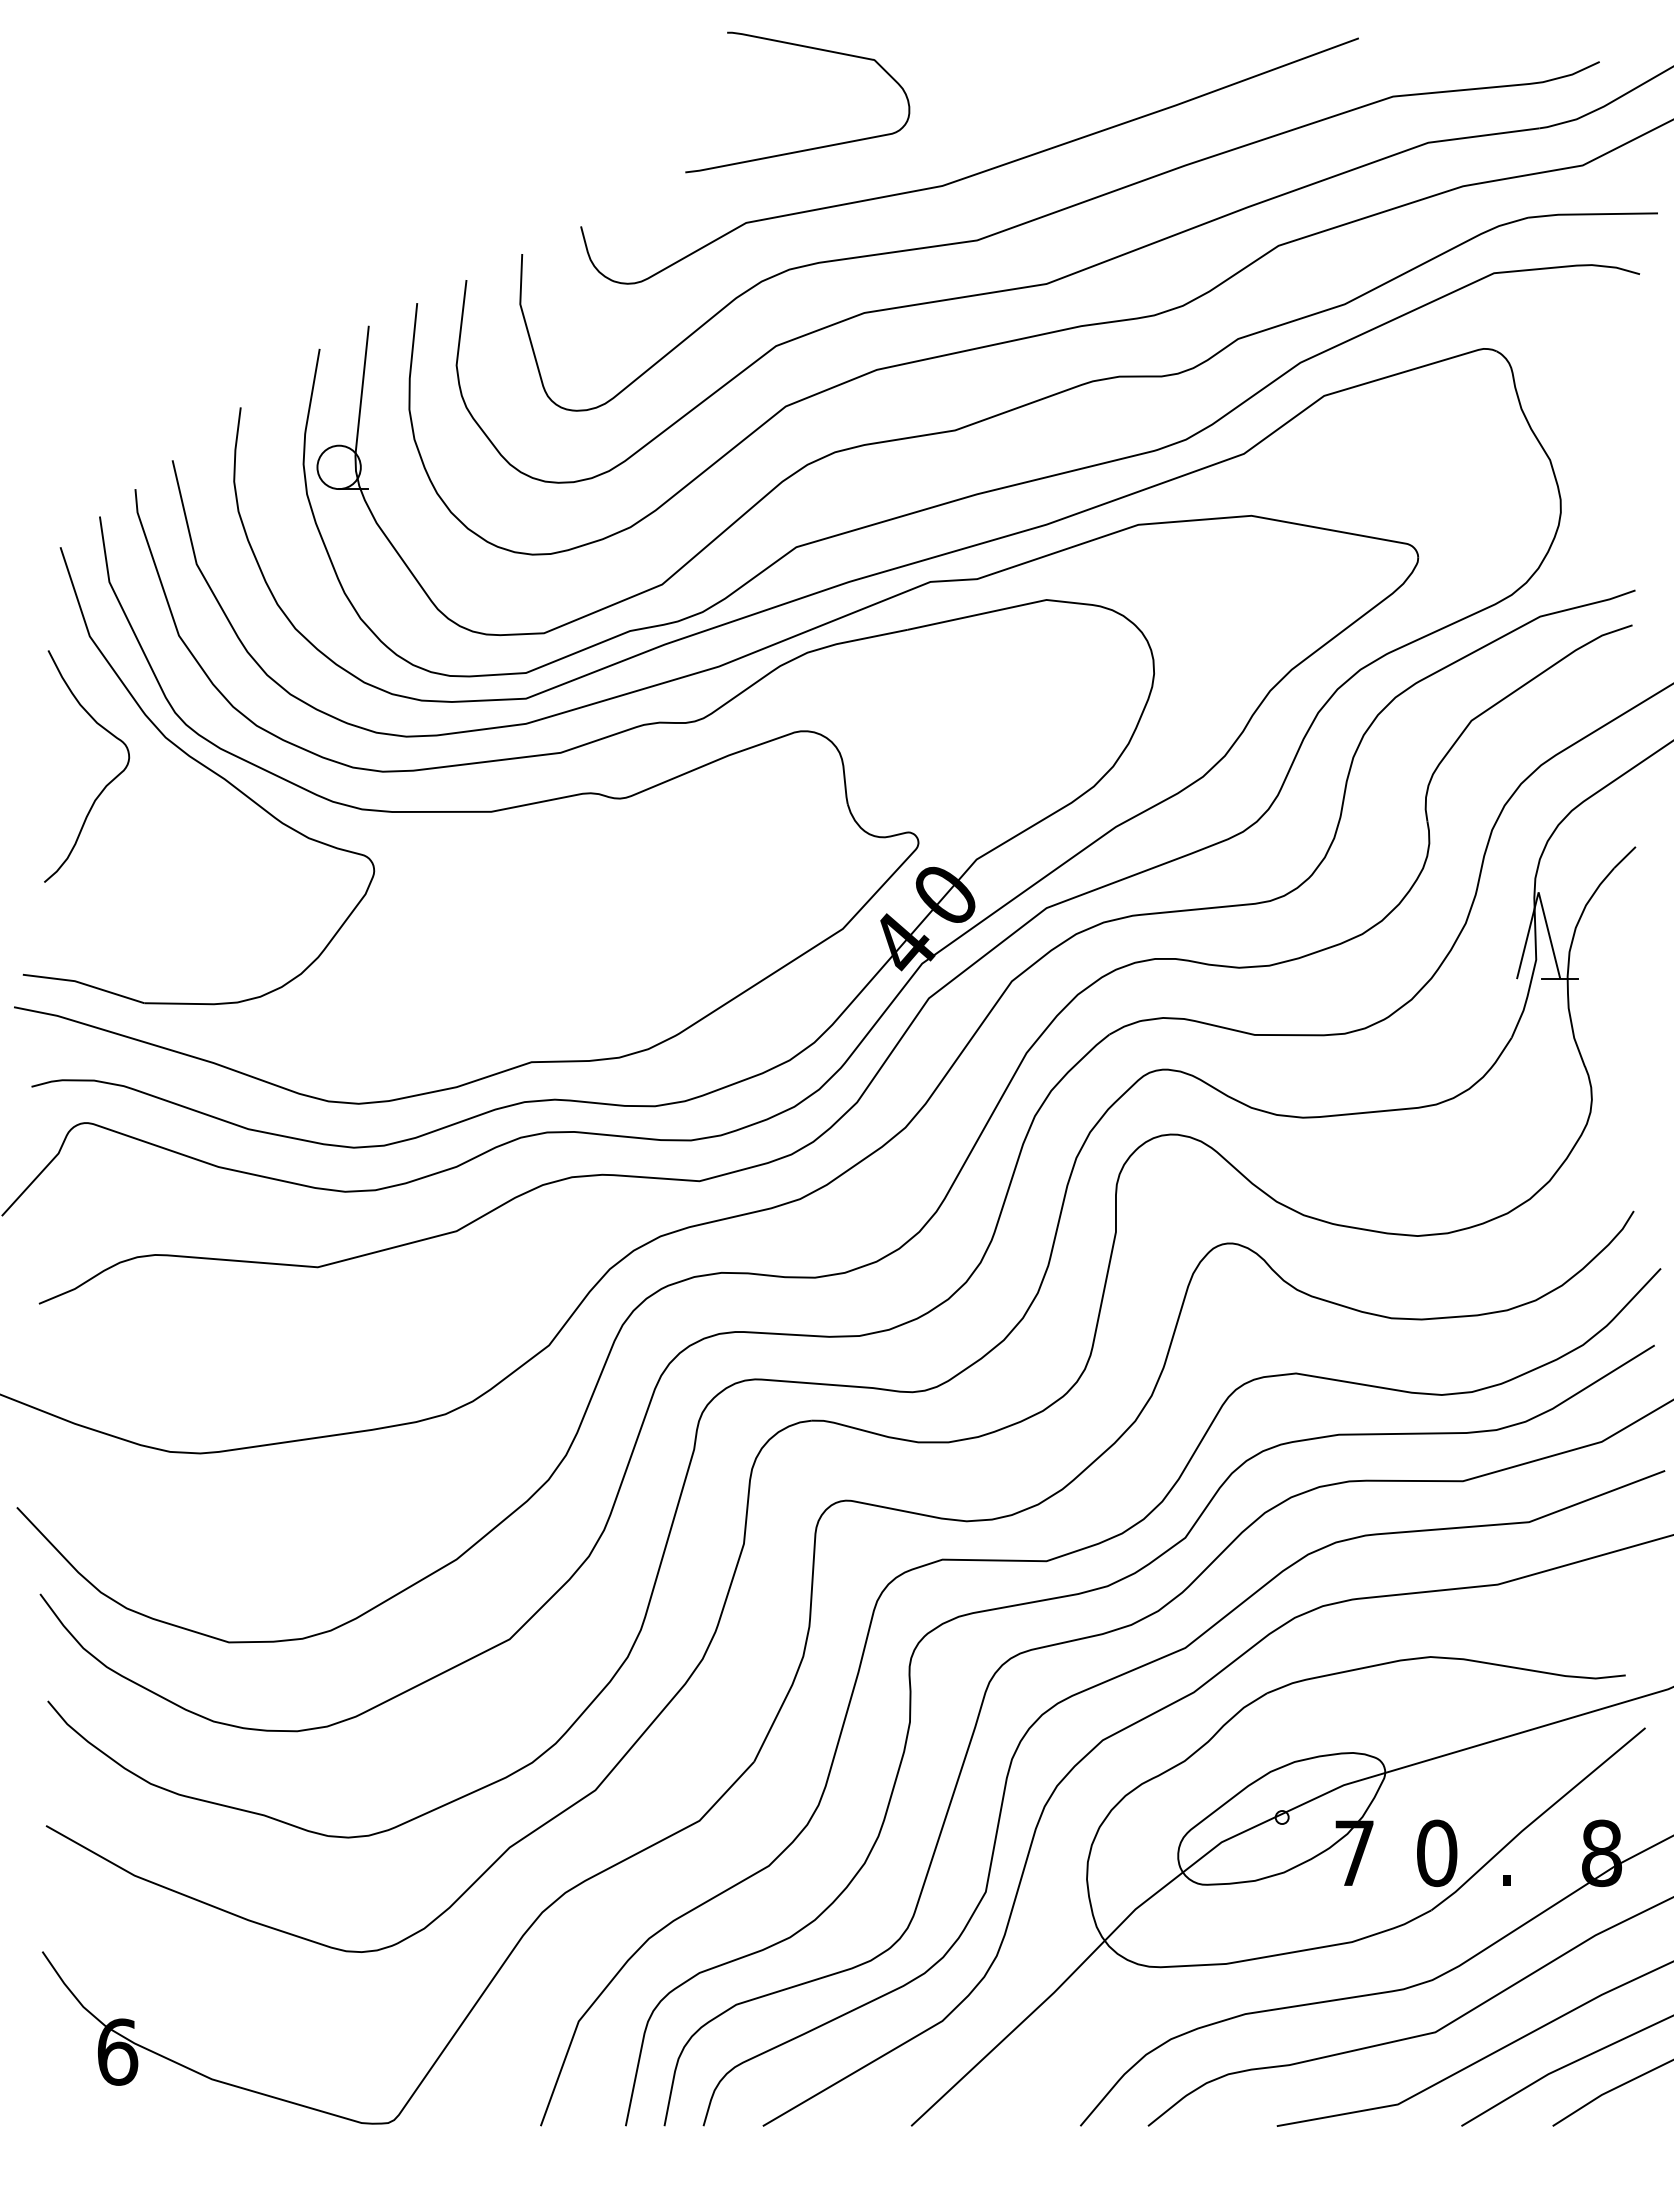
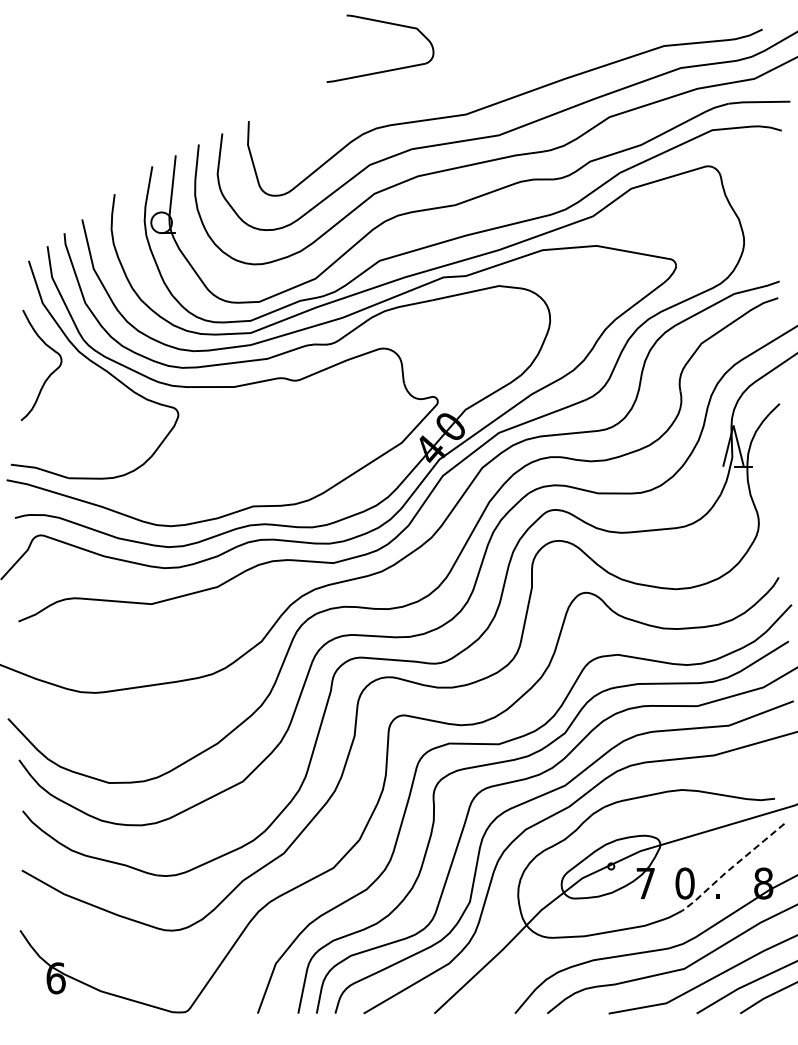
curve: (972, 173) -> (463, 82), removed
line: (1534, 1819) -> (731, 867), solid -> dashed

